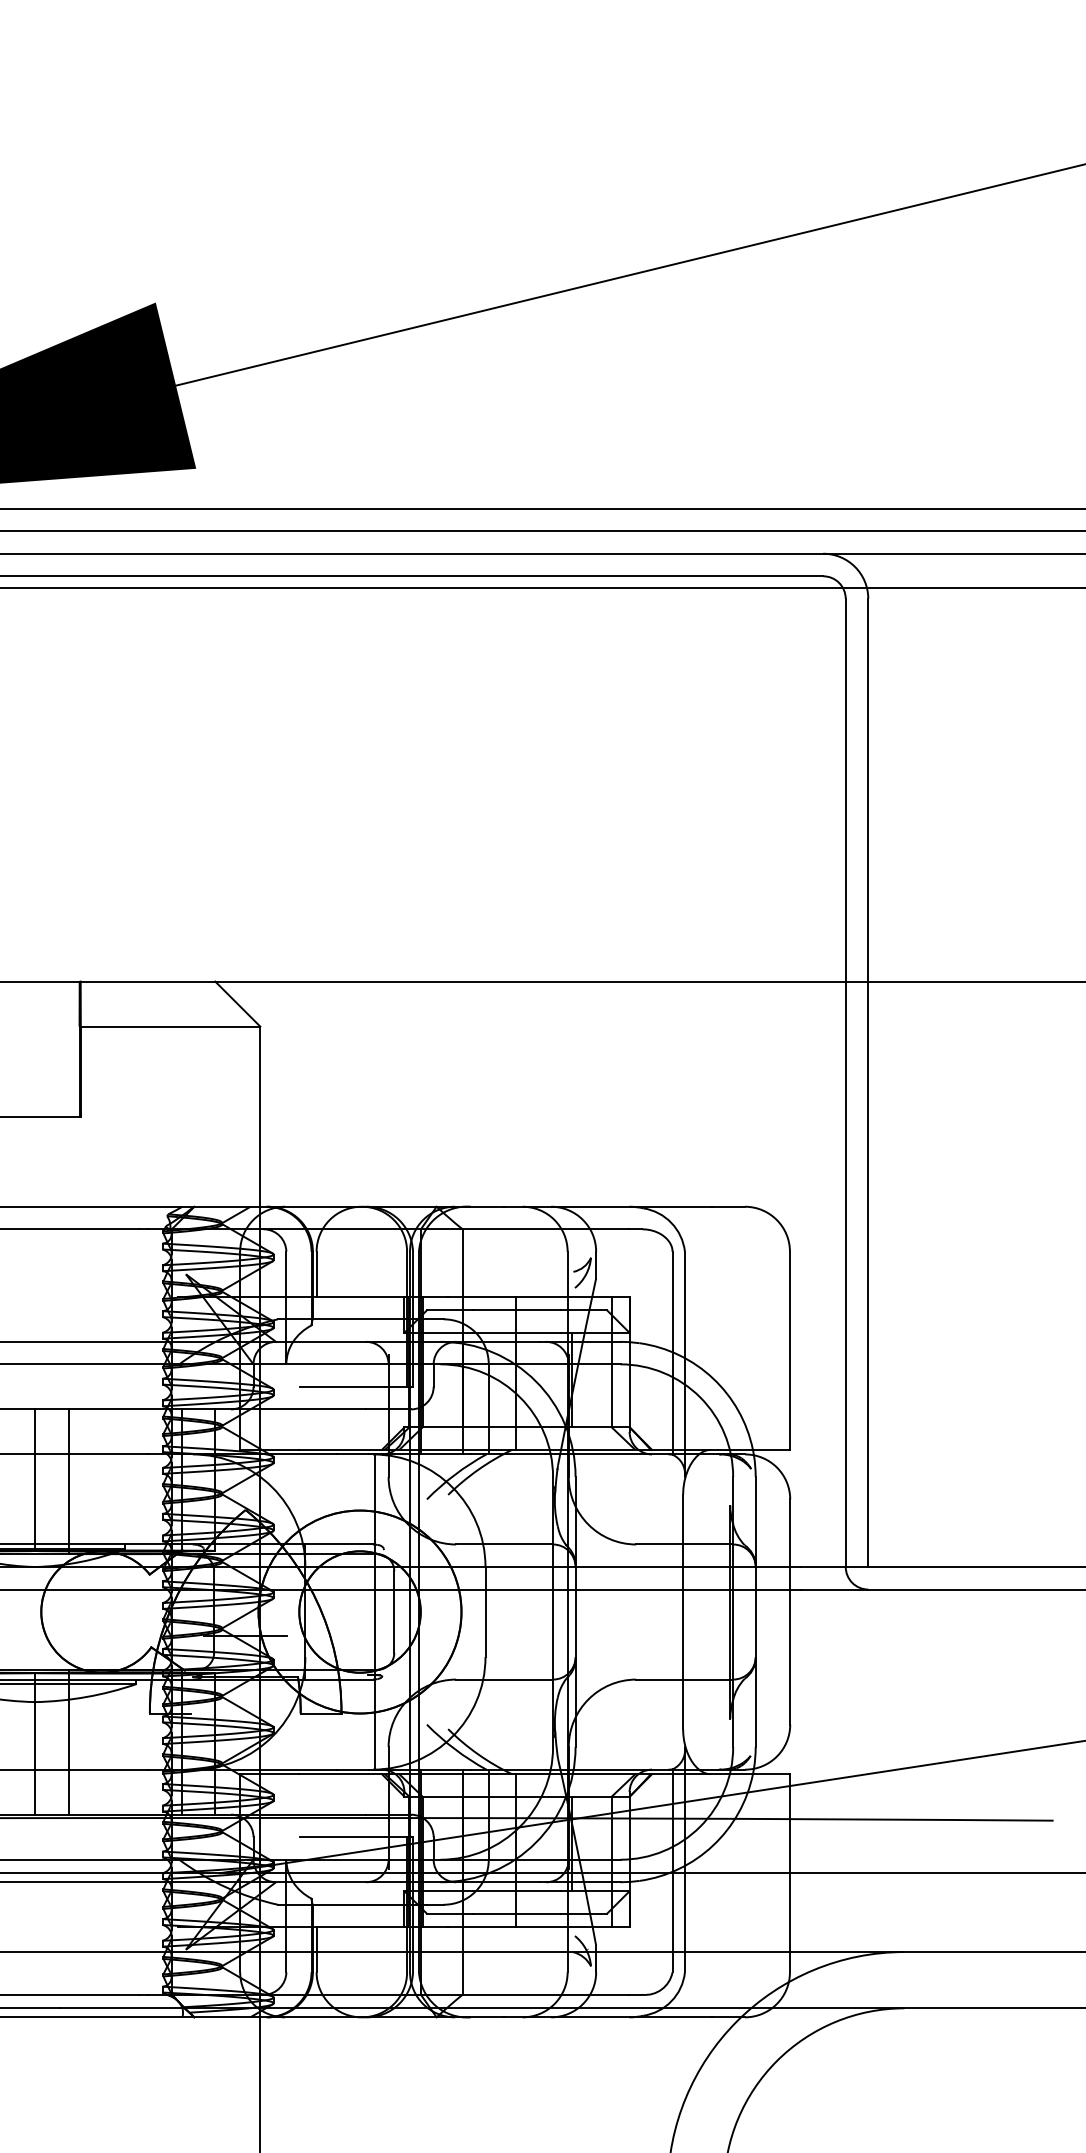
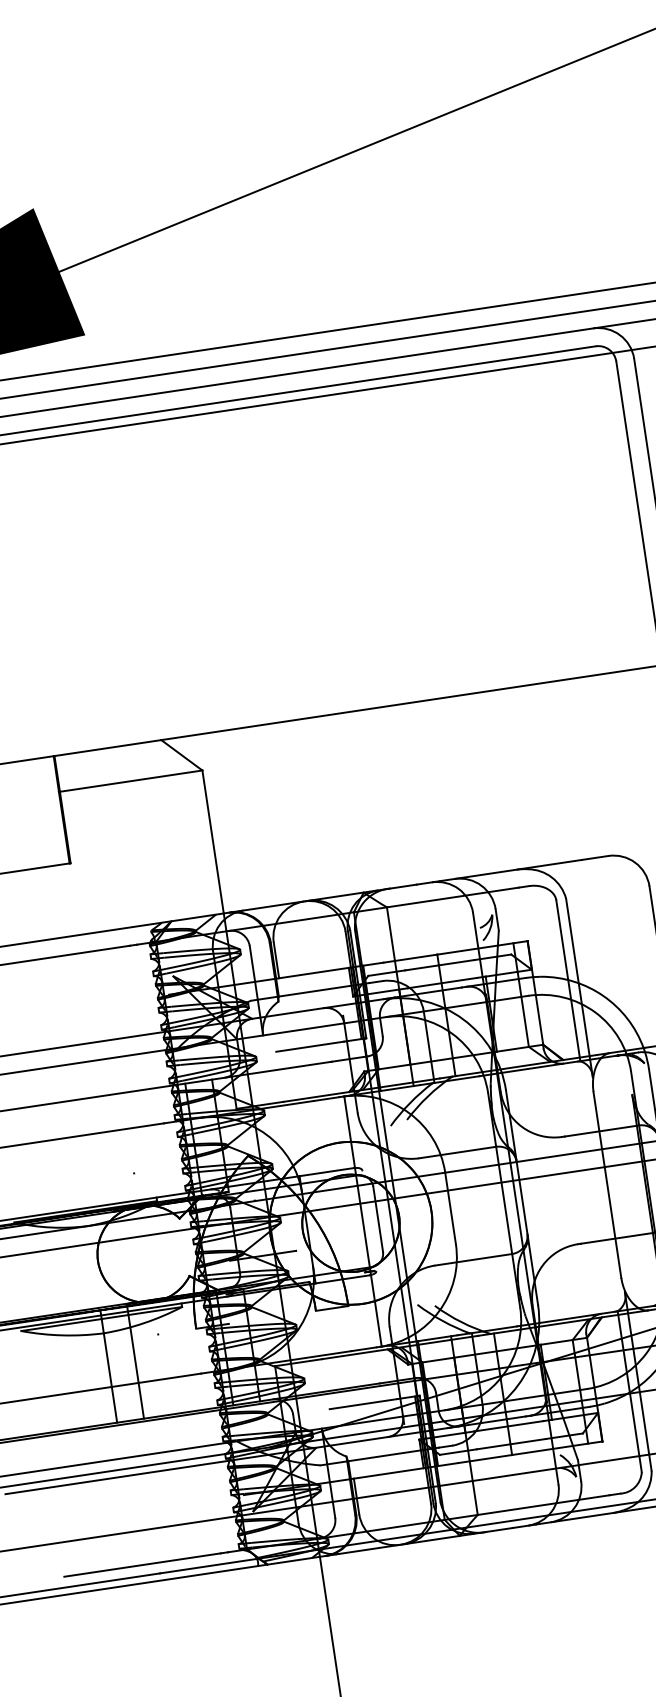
line: (35, 1479) -> (77, 1156), removed
line: (68, 1481) -> (104, 1154), removed

